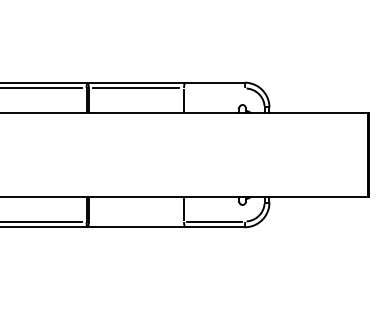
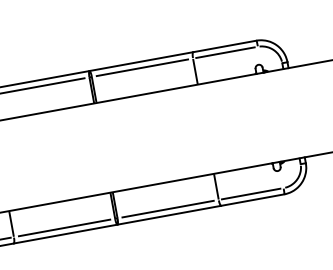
line: (214, 88) -> (225, 52), added
line: (136, 221) -> (168, 209), added

